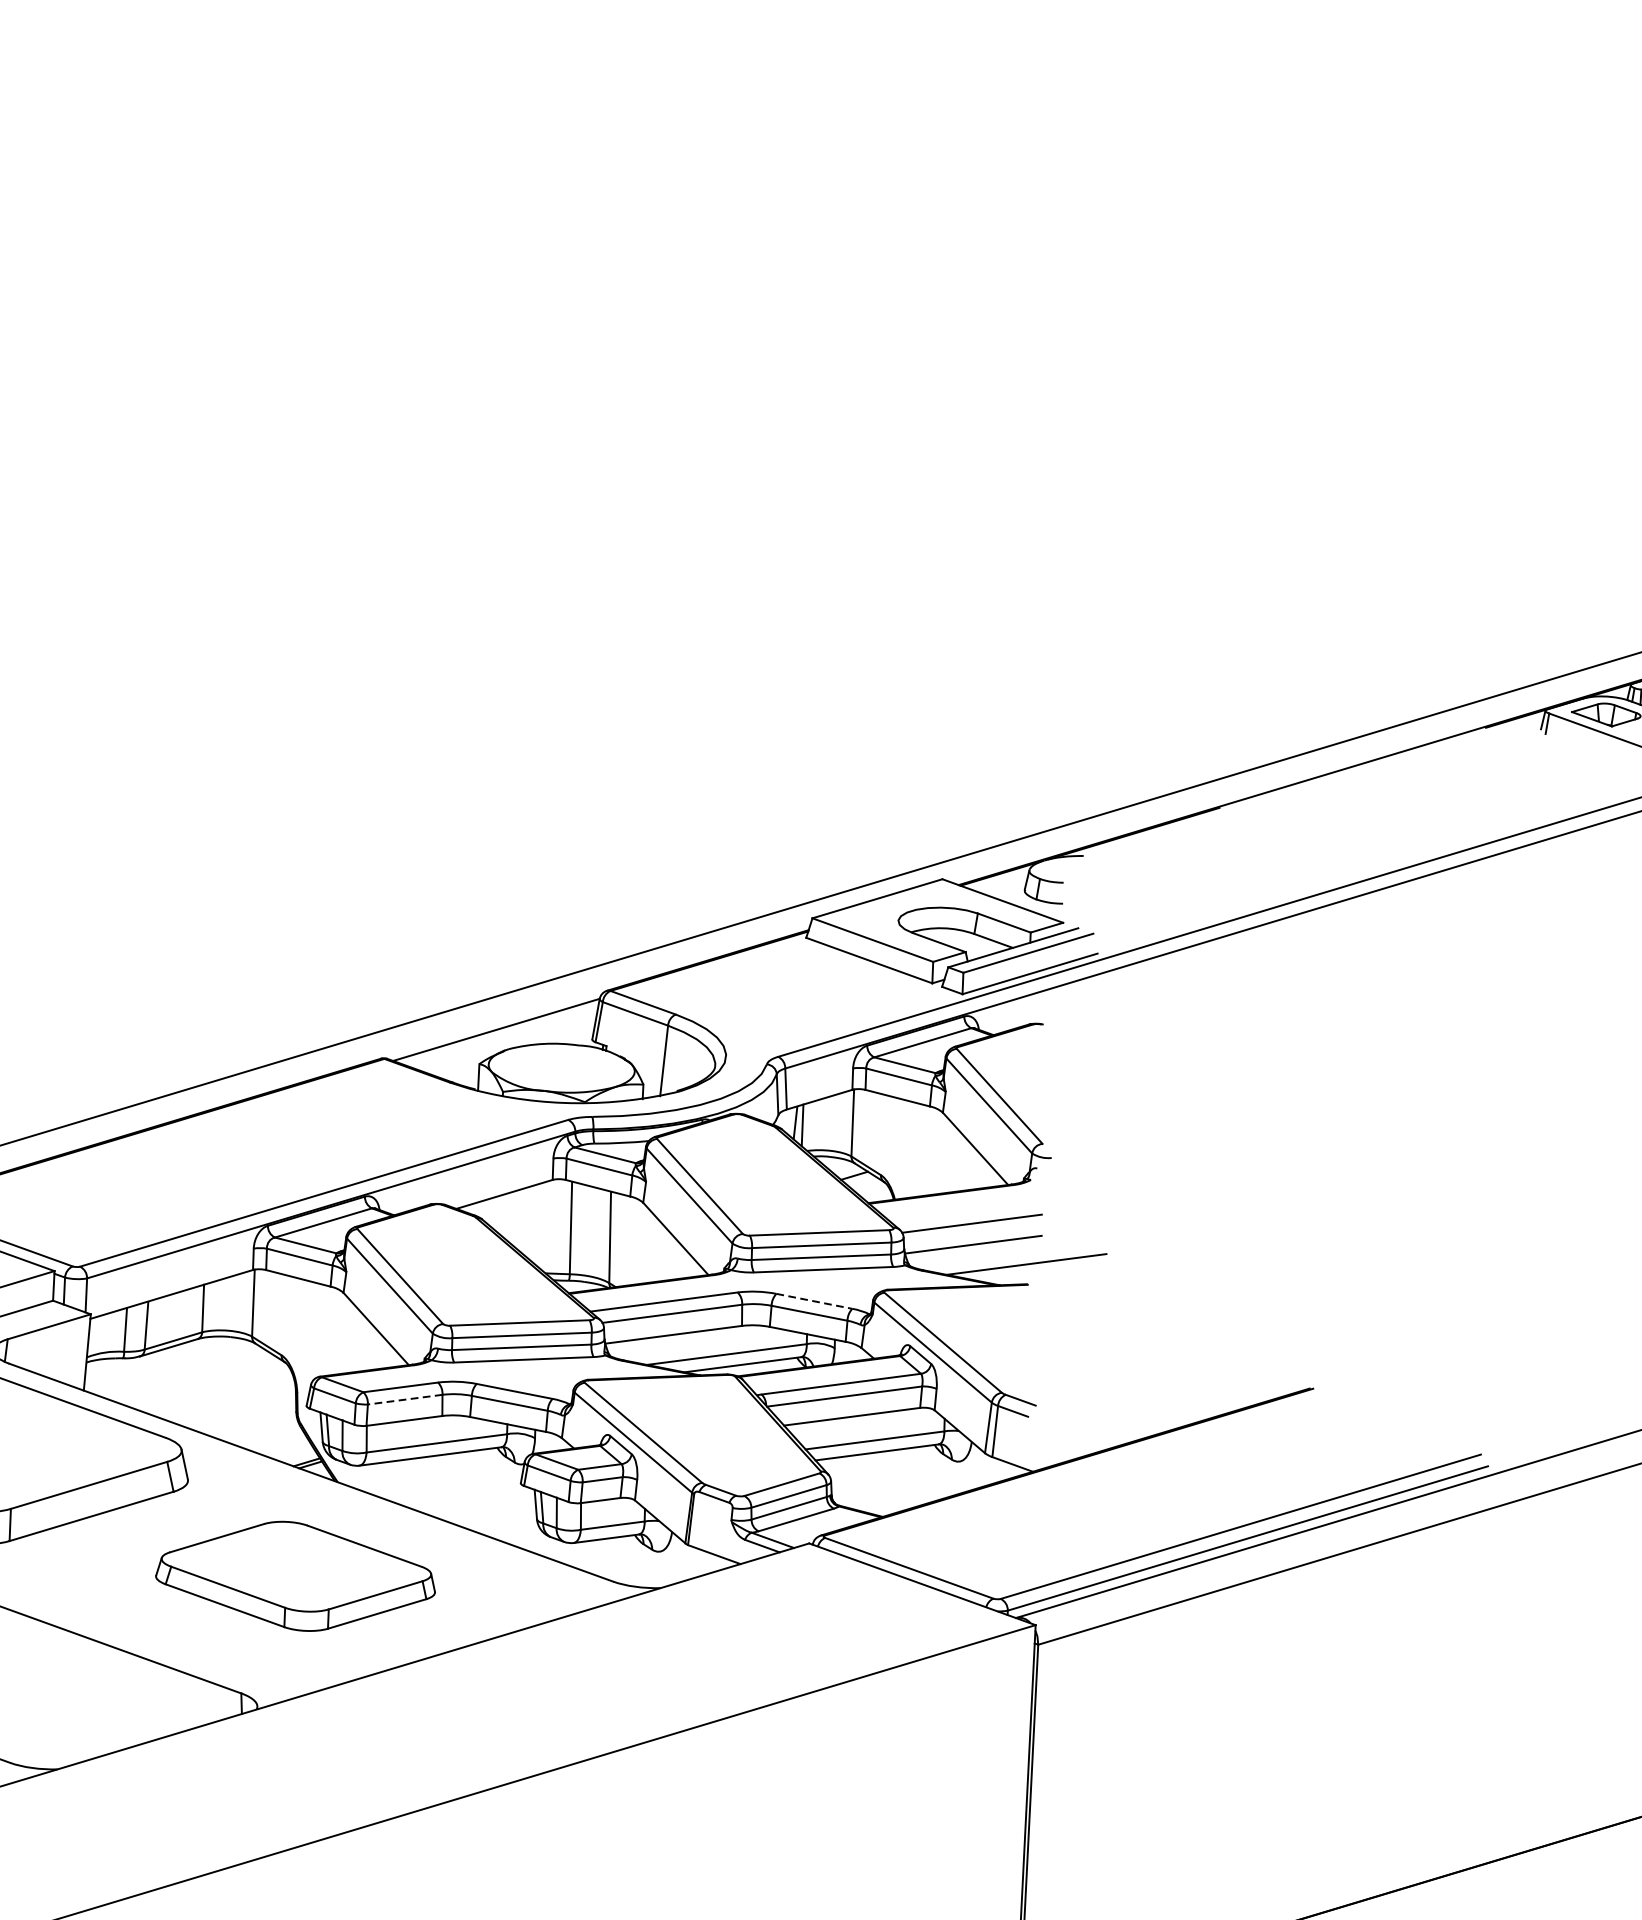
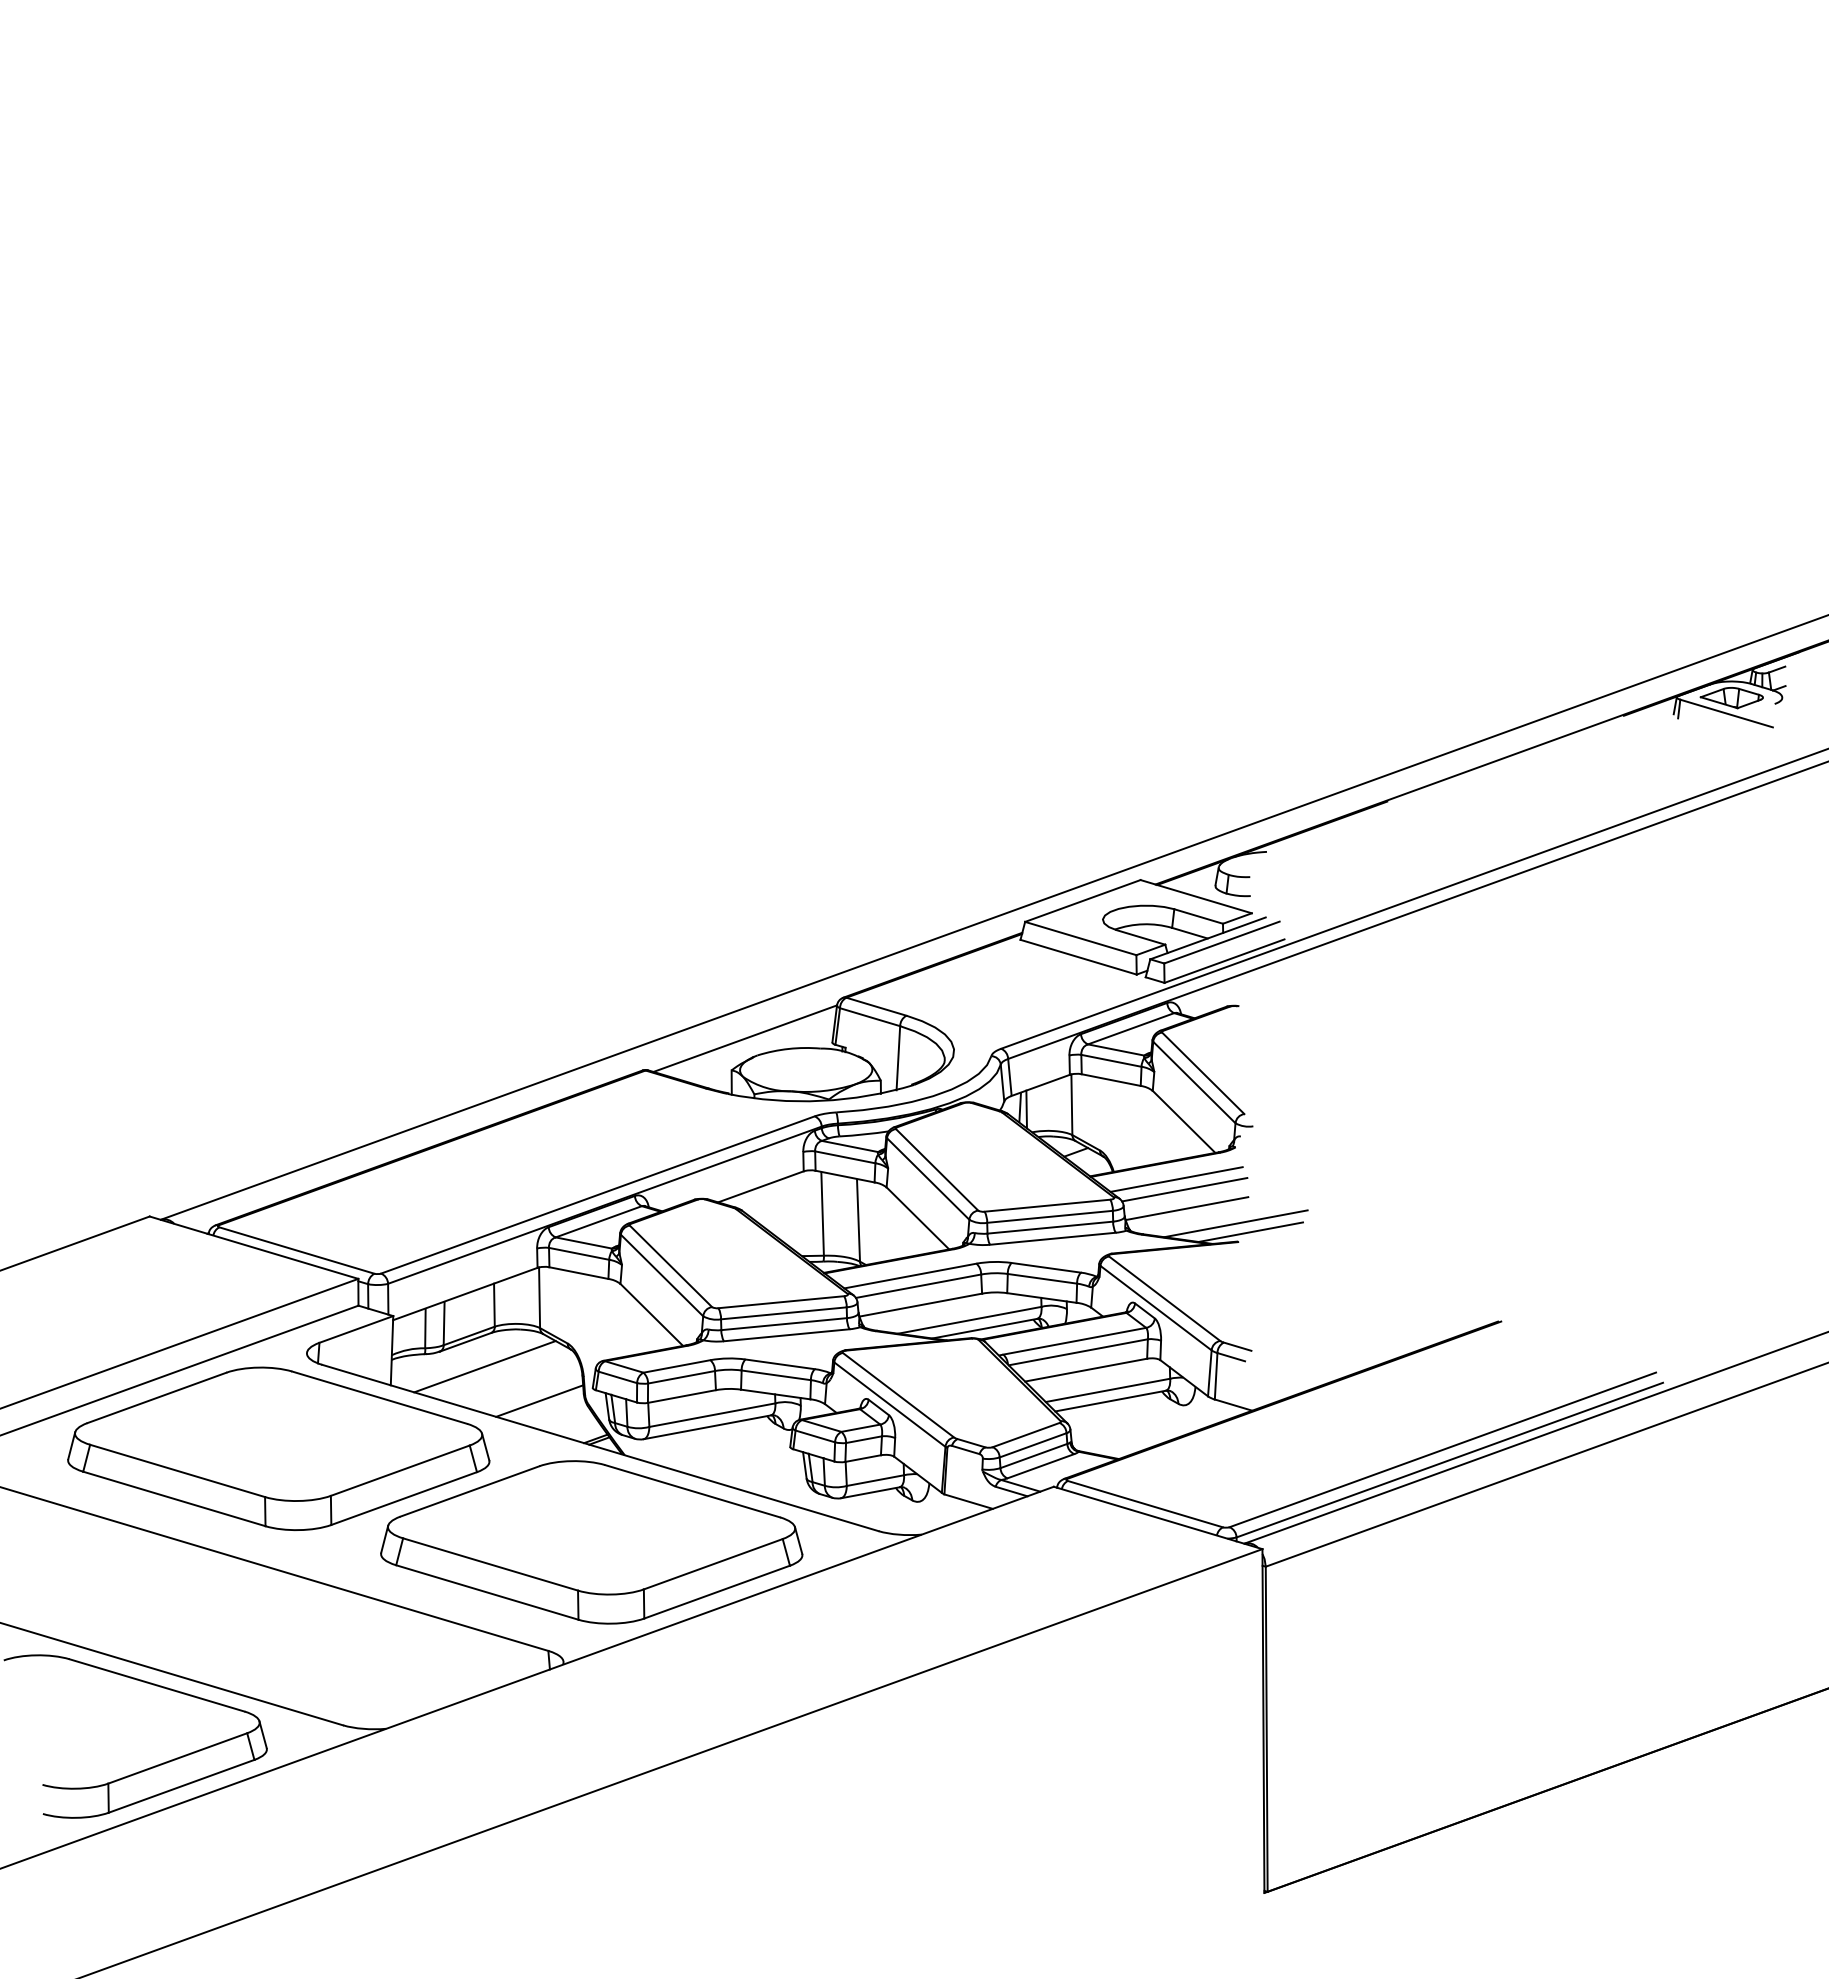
line: (963, 1211) -> (1176, 1179), added
line: (1042, 1273) -> (1250, 1231), added
line: (814, 1301) -> (1046, 1267), dashed -> solid
line: (188, 1375) -> (484, 1366), added
line: (405, 1399) -> (681, 1377), dashed -> solid
line: (247, 1416) -> (539, 1400), added
part: (295, 1576) -> (591, 1542), size x1.67

